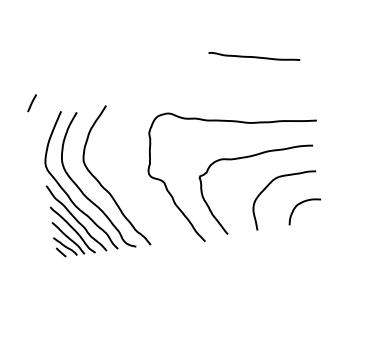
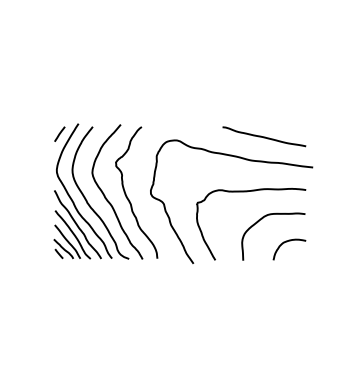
curve: (254, 56) -> (264, 136), moved
line: (31, 102) -> (59, 133), moved
curve: (125, 181) -> (128, 197), added

